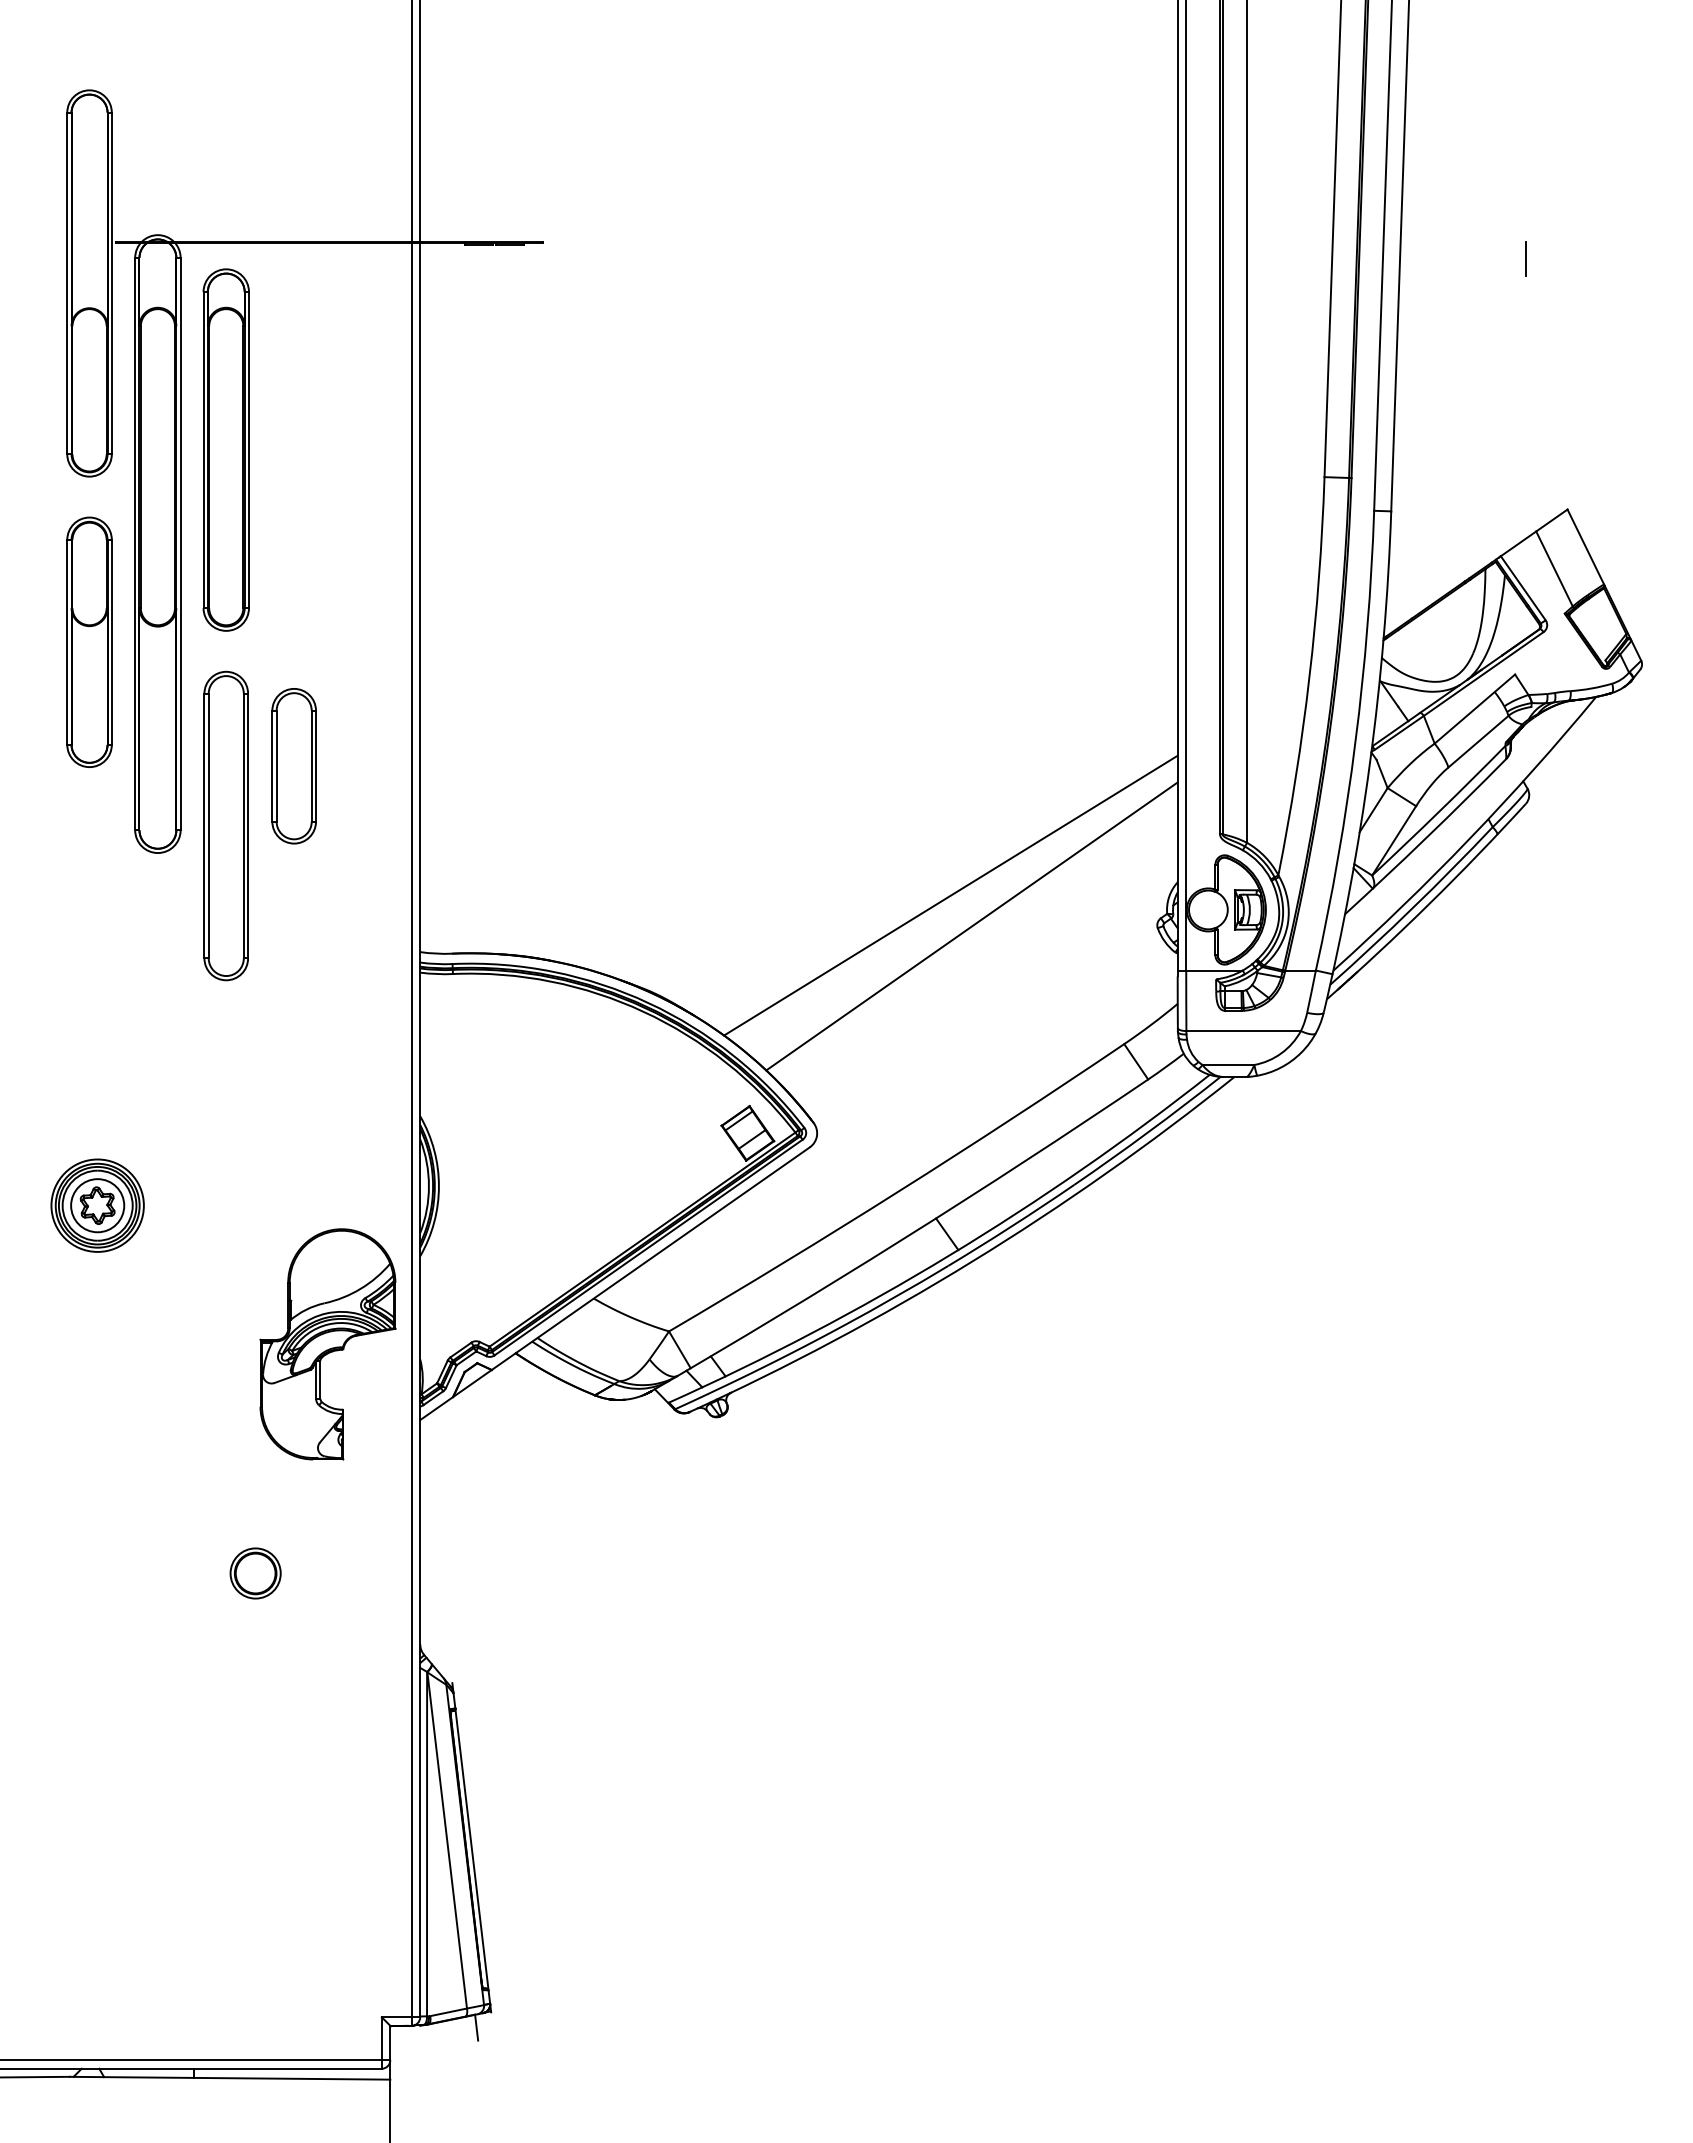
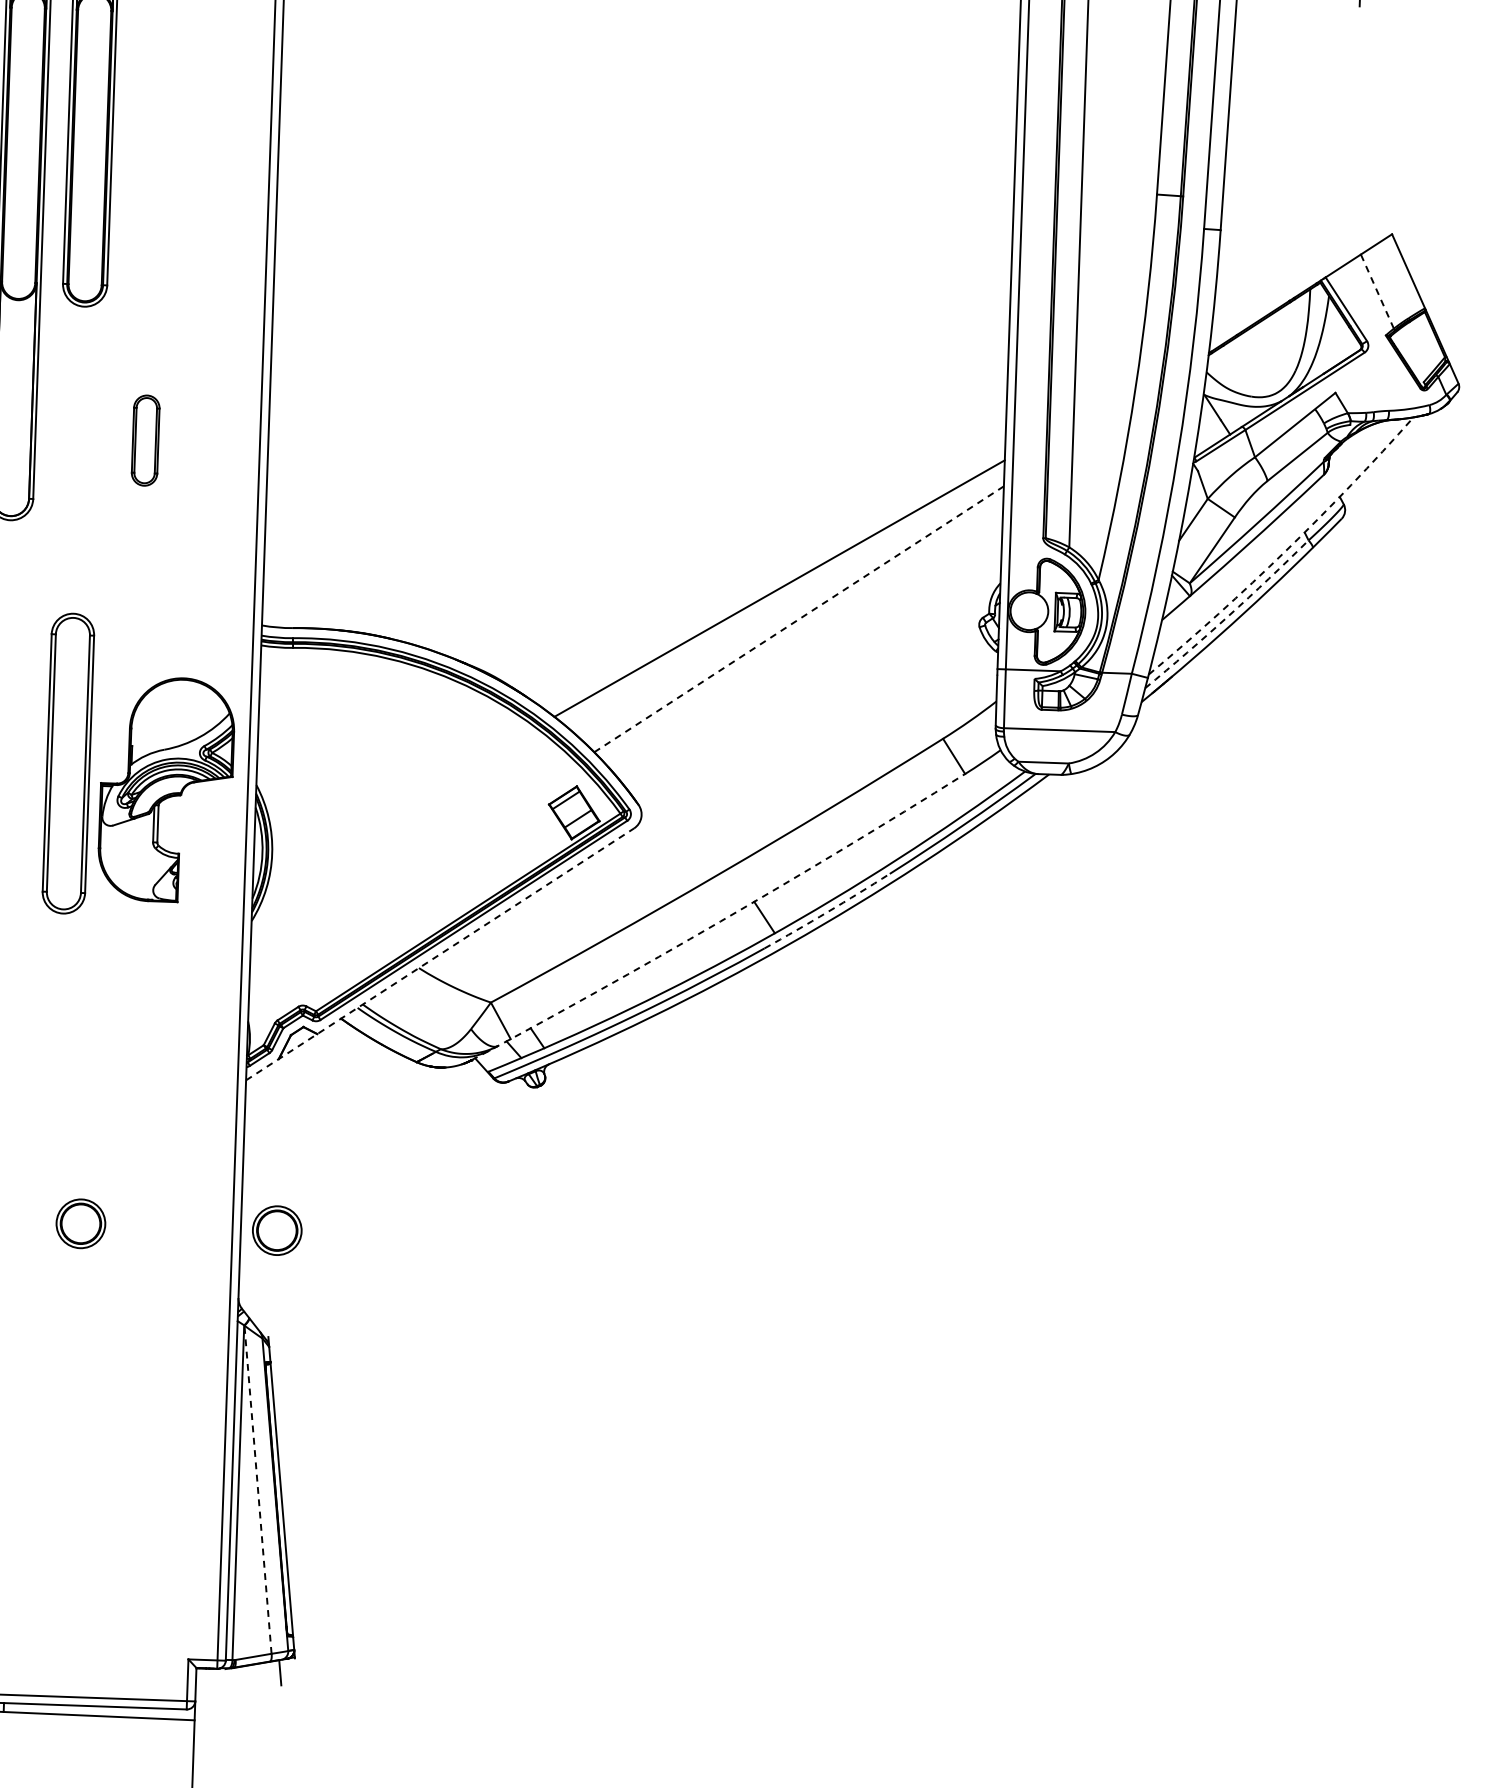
line: (1554, 568) -> (1377, 291), solid -> dashed
part: (293, 766) -> (145, 440), size x0.6
part: (225, 825) -> (67, 763), moved
arc: (1469, 838) -> (1285, 550), solid -> dashed
arc: (1413, 907) -> (1228, 615), solid -> dashed
line: (971, 926) -> (798, 619), solid -> dashed
arc: (1011, 1226) -> (827, 912), solid -> dashed
arc: (902, 1239) -> (720, 921), solid -> dashed
line: (615, 1283) -> (440, 954), solid -> dashed
part: (327, 1344) -> (166, 789), moved
part: (457, 1573) -> (277, 1230), added
line: (447, 1839) -> (258, 1488), solid -> dashed

